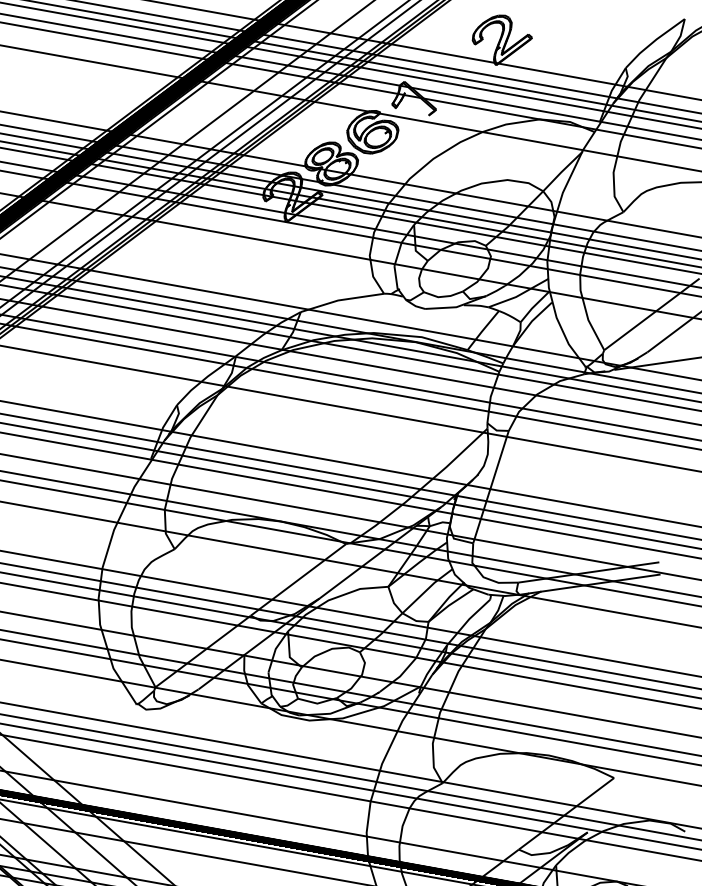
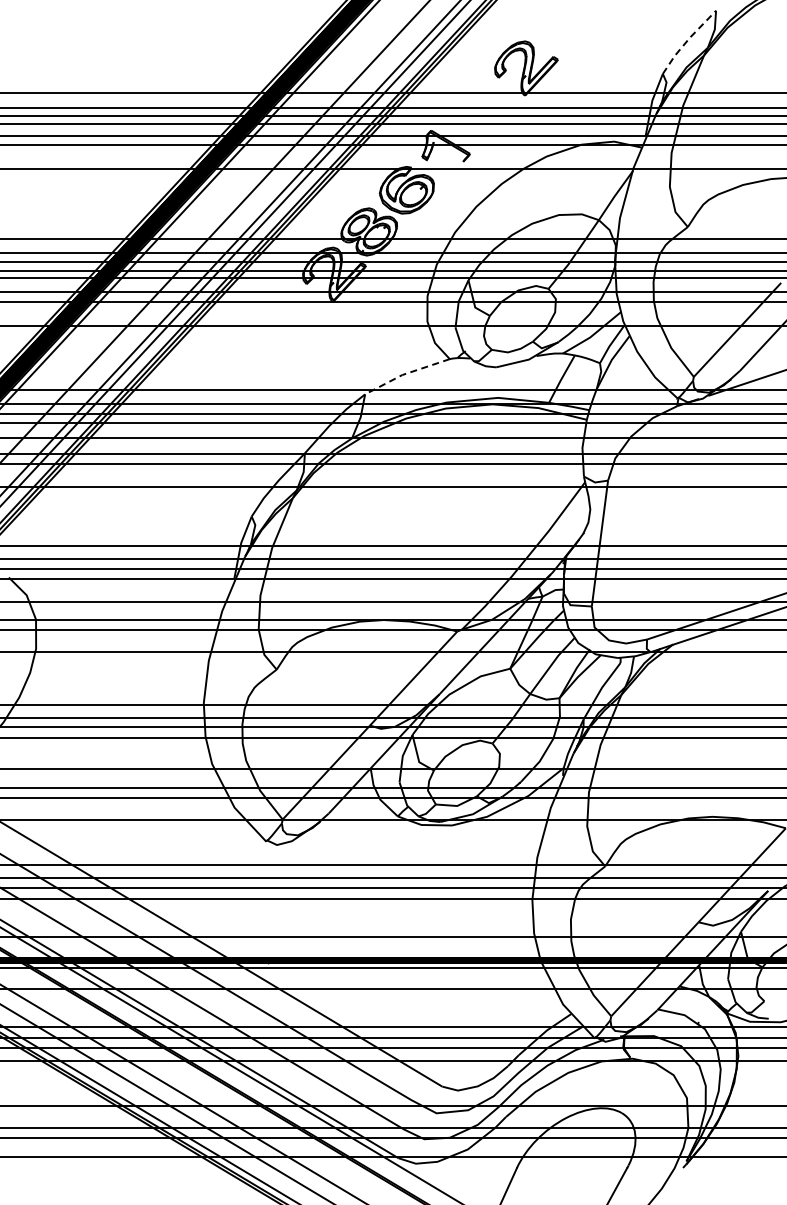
line: (653, 41) -> (687, 40), solid -> dashed
line: (342, 299) -> (406, 373), solid -> dashed

